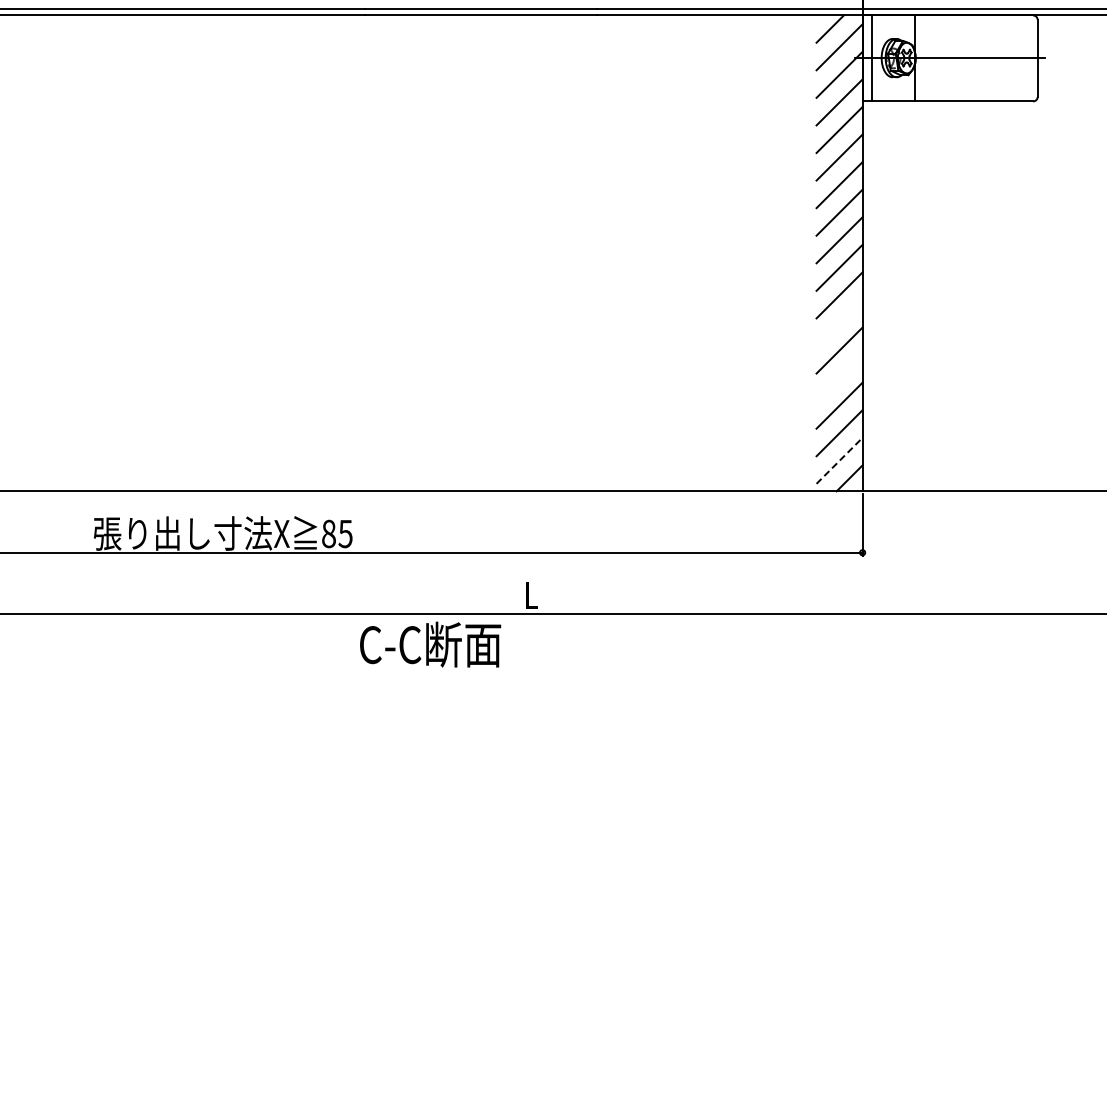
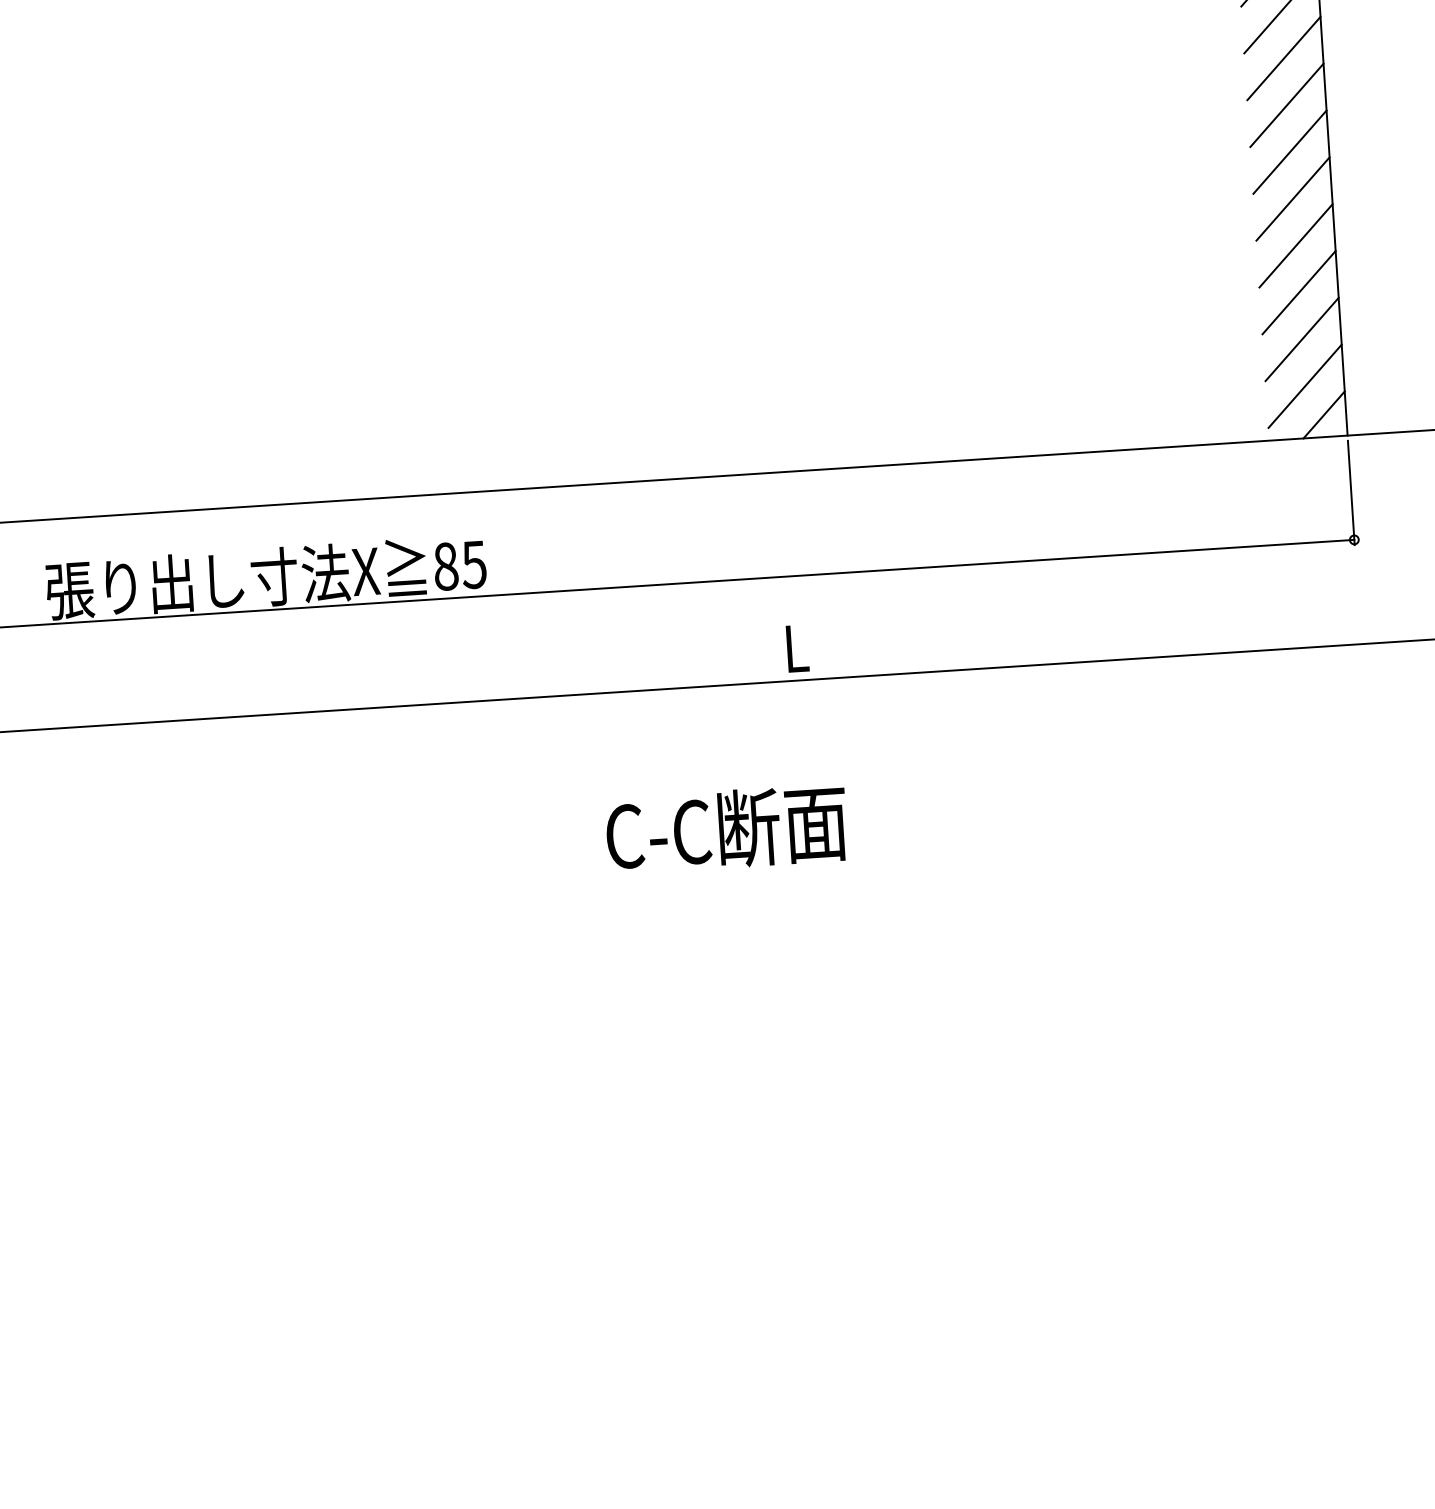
line: (839, 322) -> (1289, 151), added
line: (839, 378) -> (1295, 246), added
line: (839, 460) -> (1304, 385), dashed -> solid
text: (430, 644) -> (726, 829), moved

